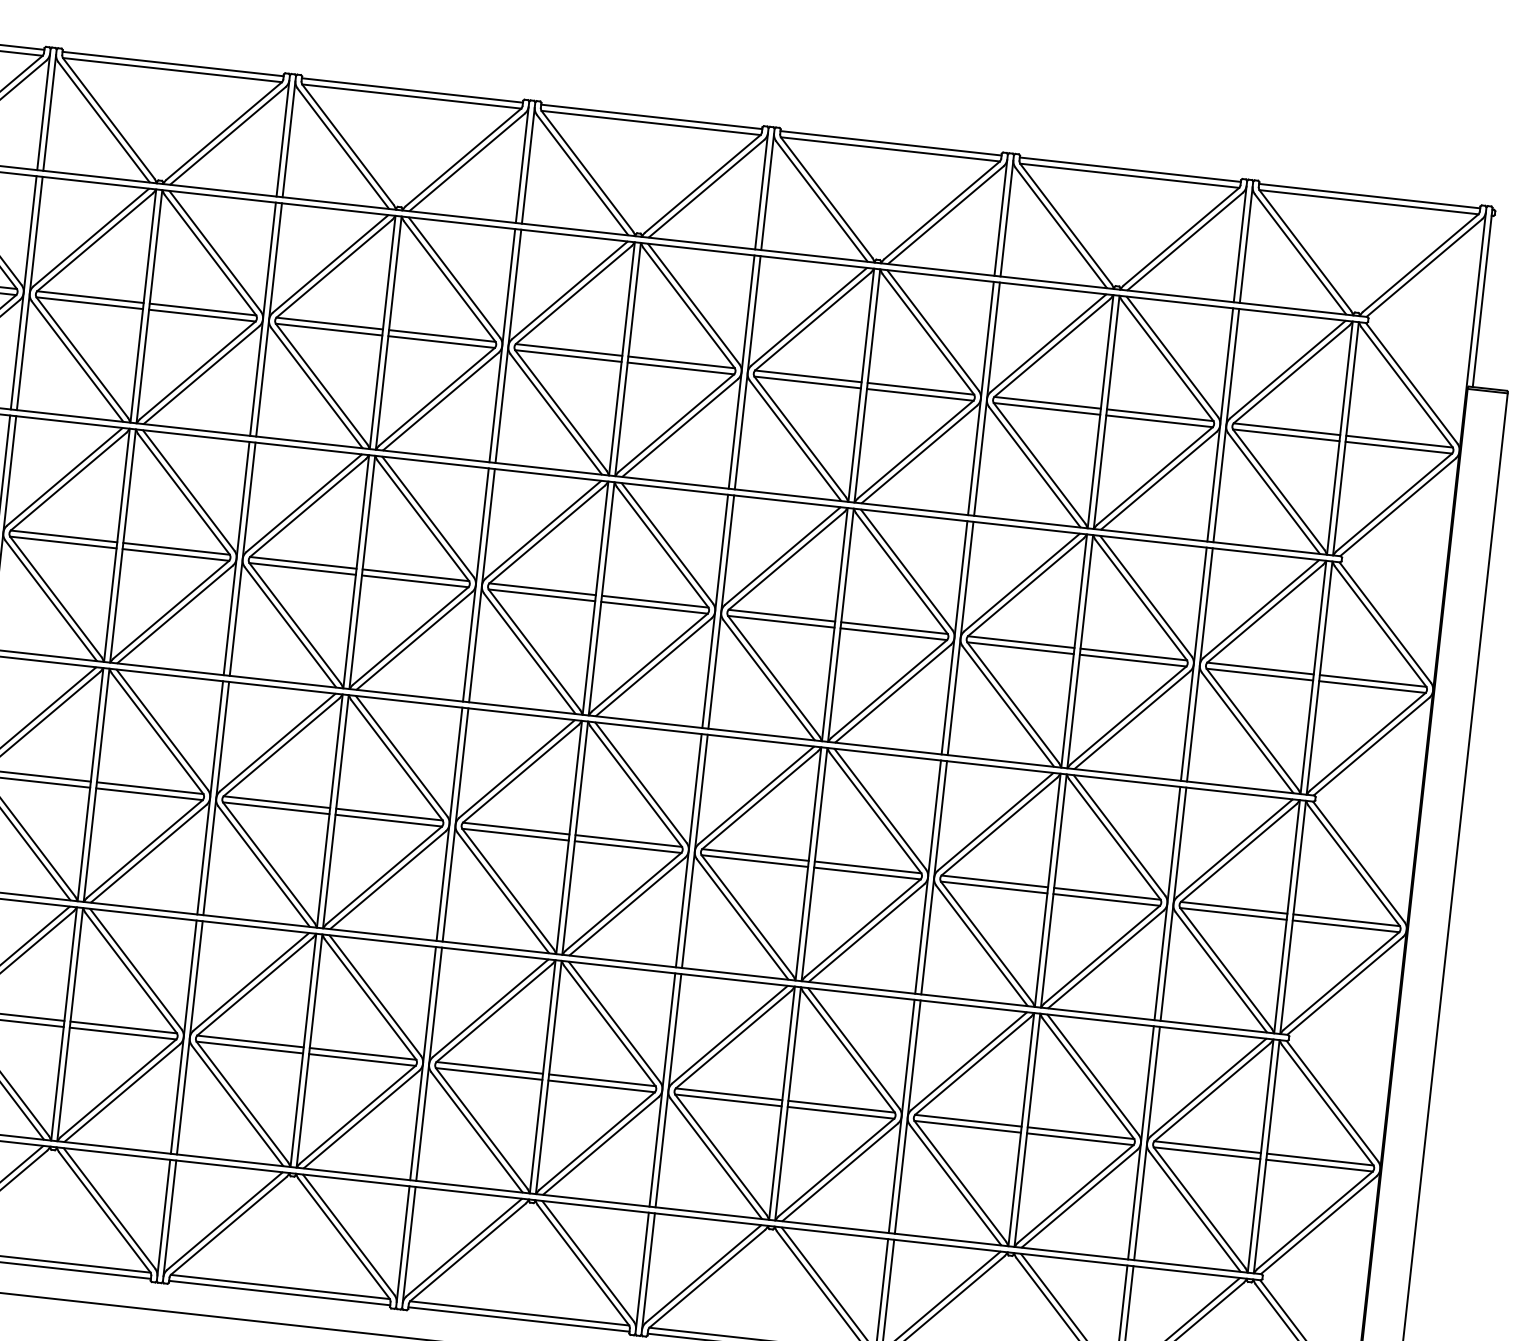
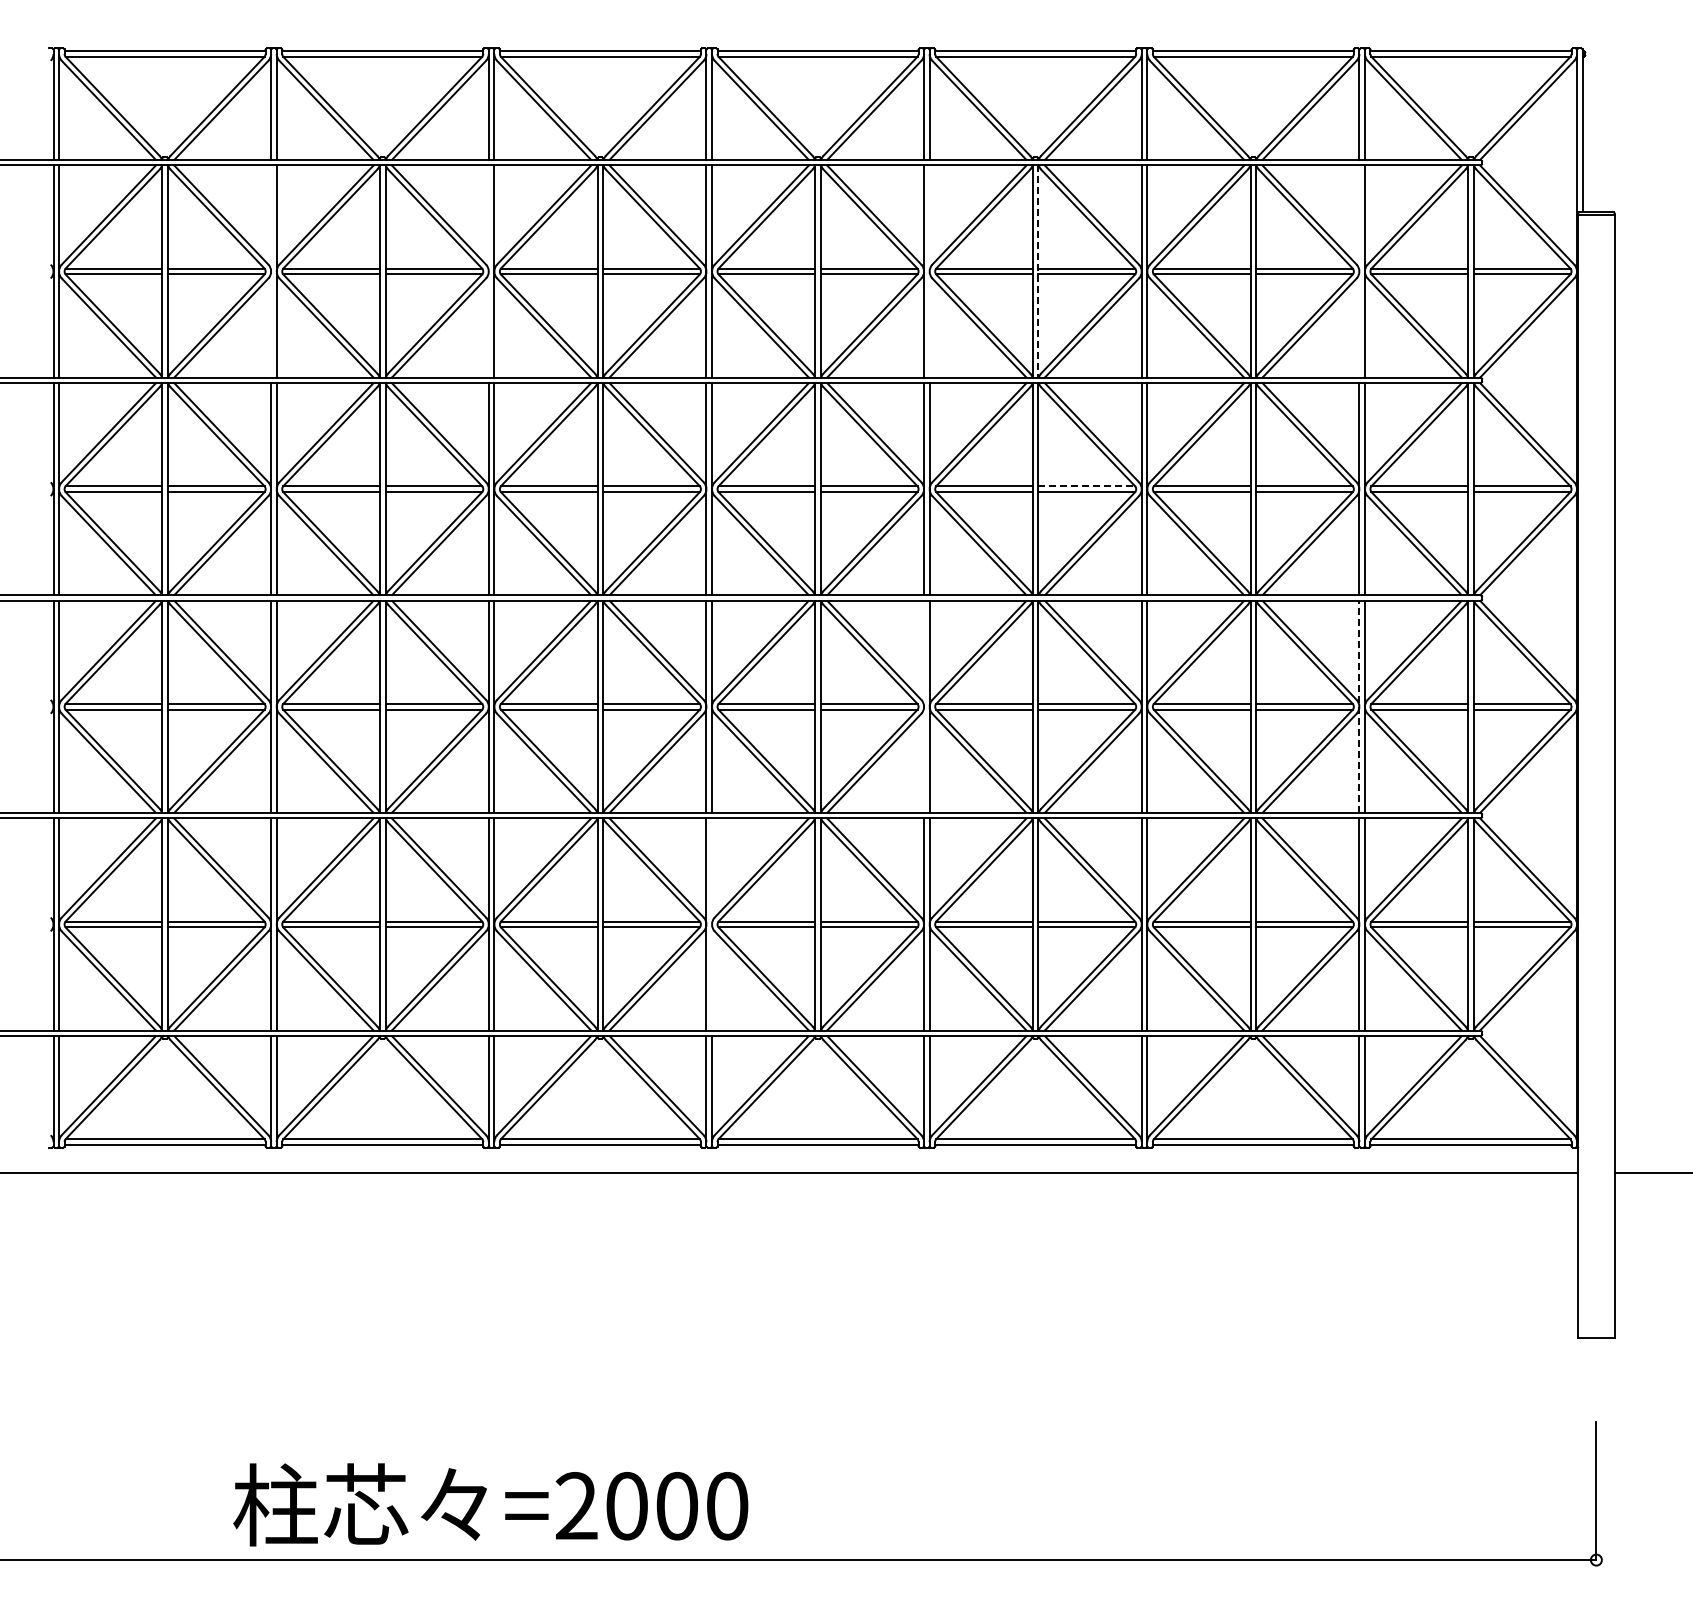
line: (24, 292) -> (271, 271), removed
line: (262, 319) -> (488, 271), removed
line: (747, 372) -> (929, 271), removed
line: (867, 387) -> (1038, 272), solid -> dashed
line: (1220, 424) -> (1359, 271), removed
line: (895, 628) -> (1087, 486), solid -> dashed
line: (689, 850) -> (924, 706), removed
line: (1167, 903) -> (1359, 706), solid -> dashed
line: (429, 1064) -> (712, 924), removed

